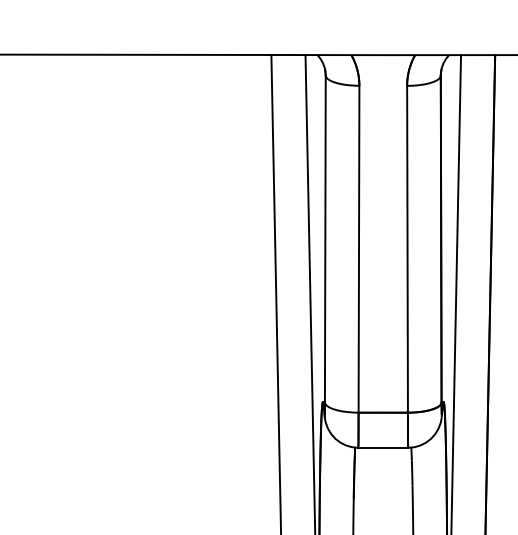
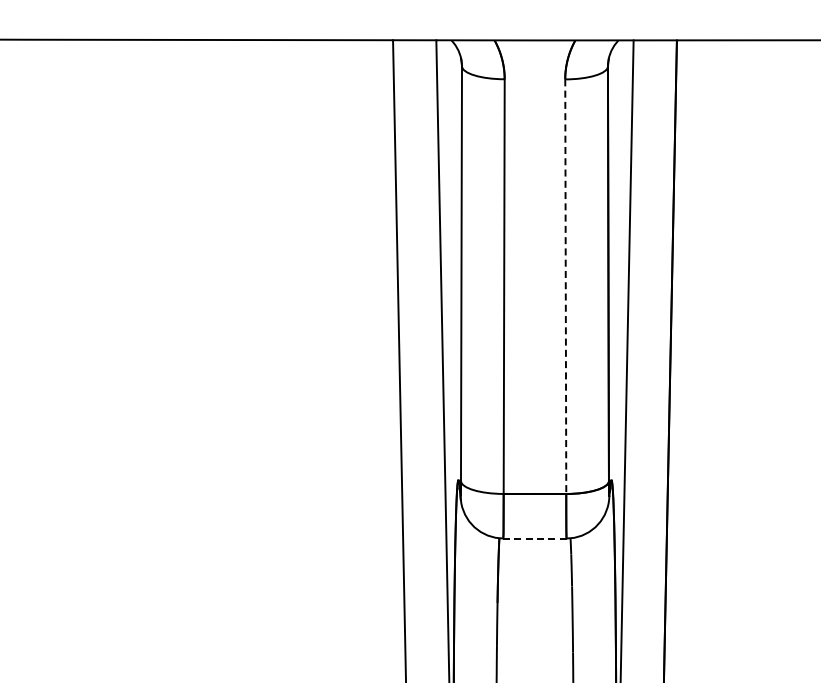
line: (407, 249) -> (565, 287), solid -> dashed
line: (382, 447) -> (534, 538), solid -> dashed

